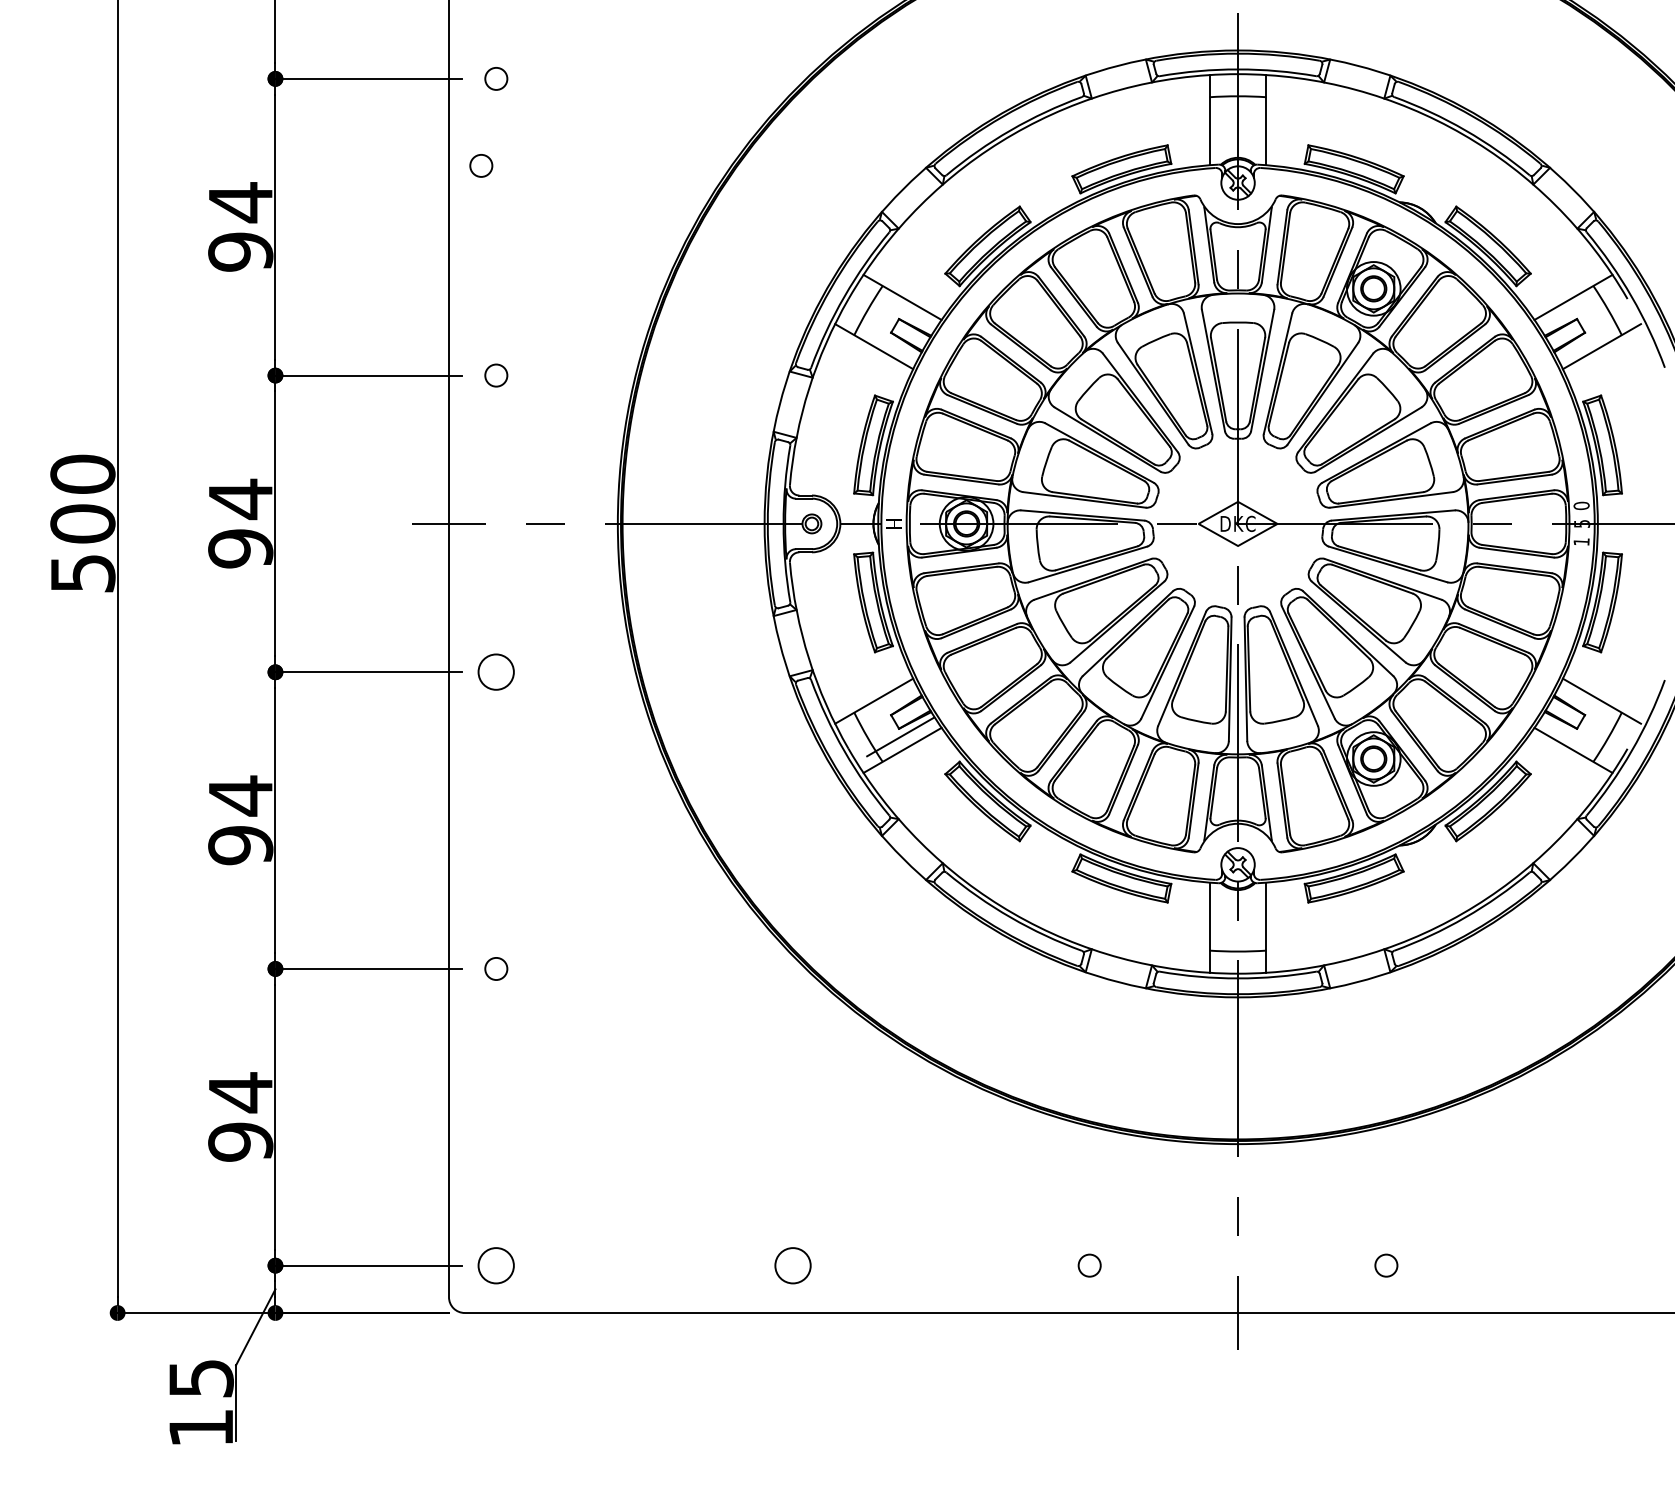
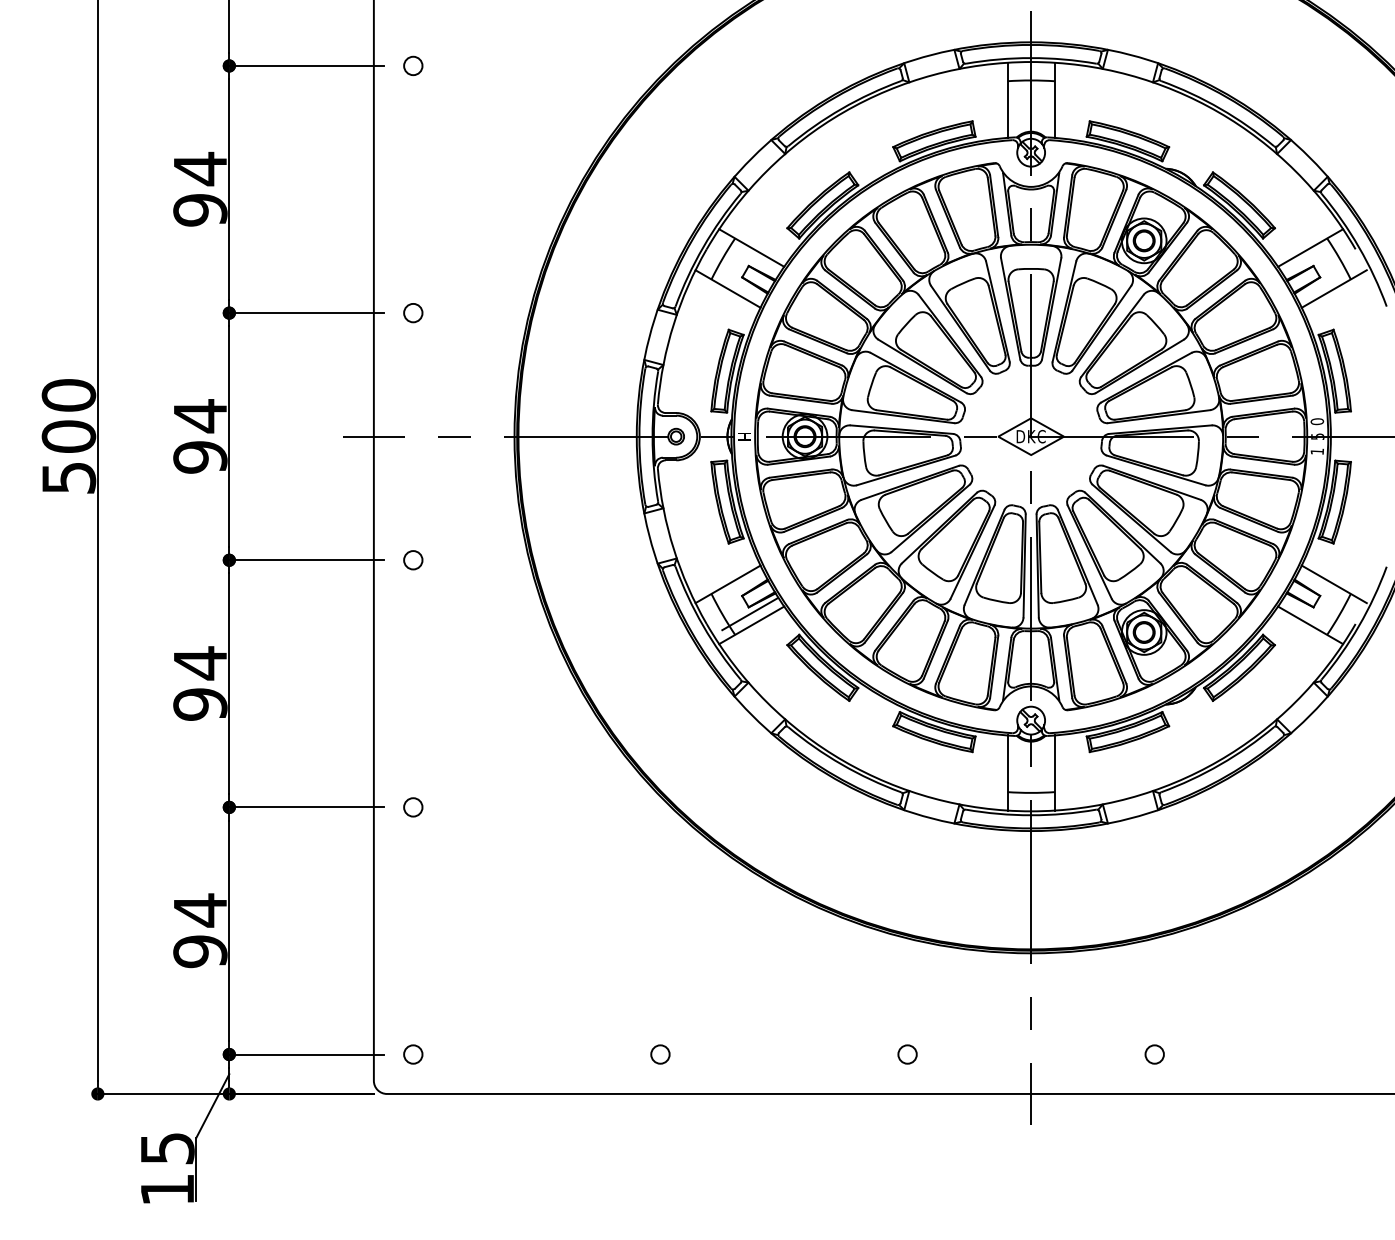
circle: (481, 165) -> (400, 138), removed
circle: (496, 672) -> (413, 560), size x0.62
circle: (496, 1265) -> (413, 1054), size x0.62
circle: (792, 1265) -> (660, 1054), size x0.62

